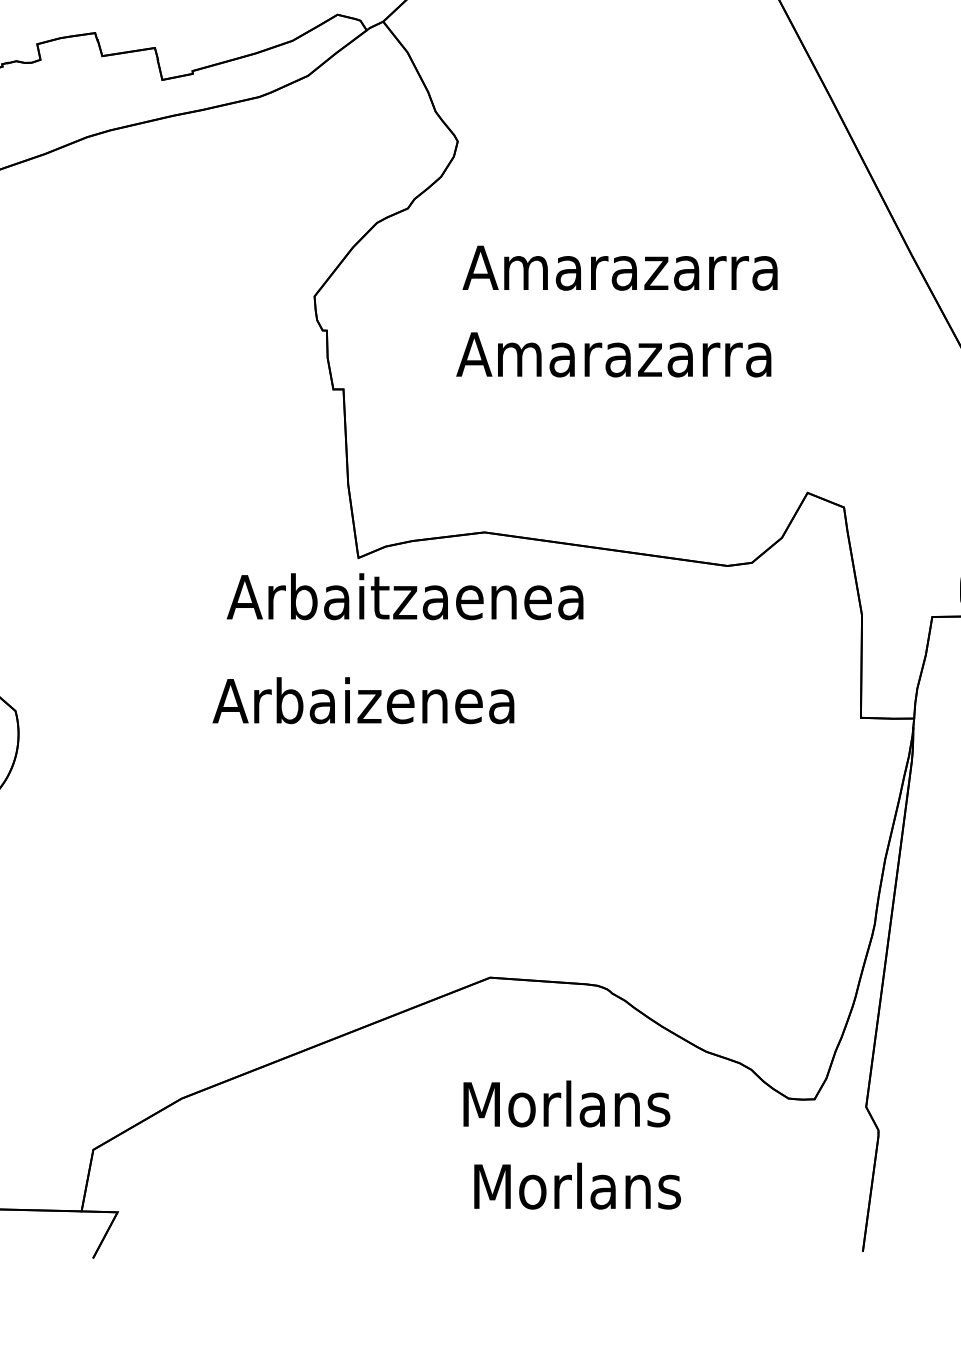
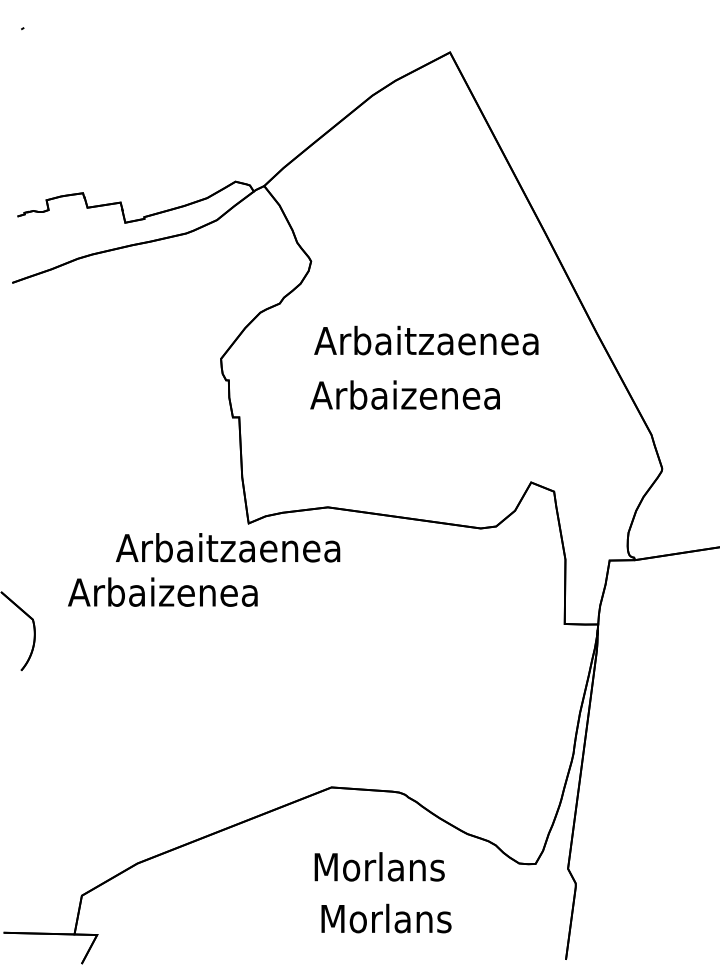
text: (663, 267) -> (440, 340), Amarazarra -> Arbaitzaenea
text: (636, 353) -> (423, 394), Amarazarra -> Arbaizenea
text: (405, 596) -> (228, 547), moved
text: (362, 699) -> (162, 591), moved

